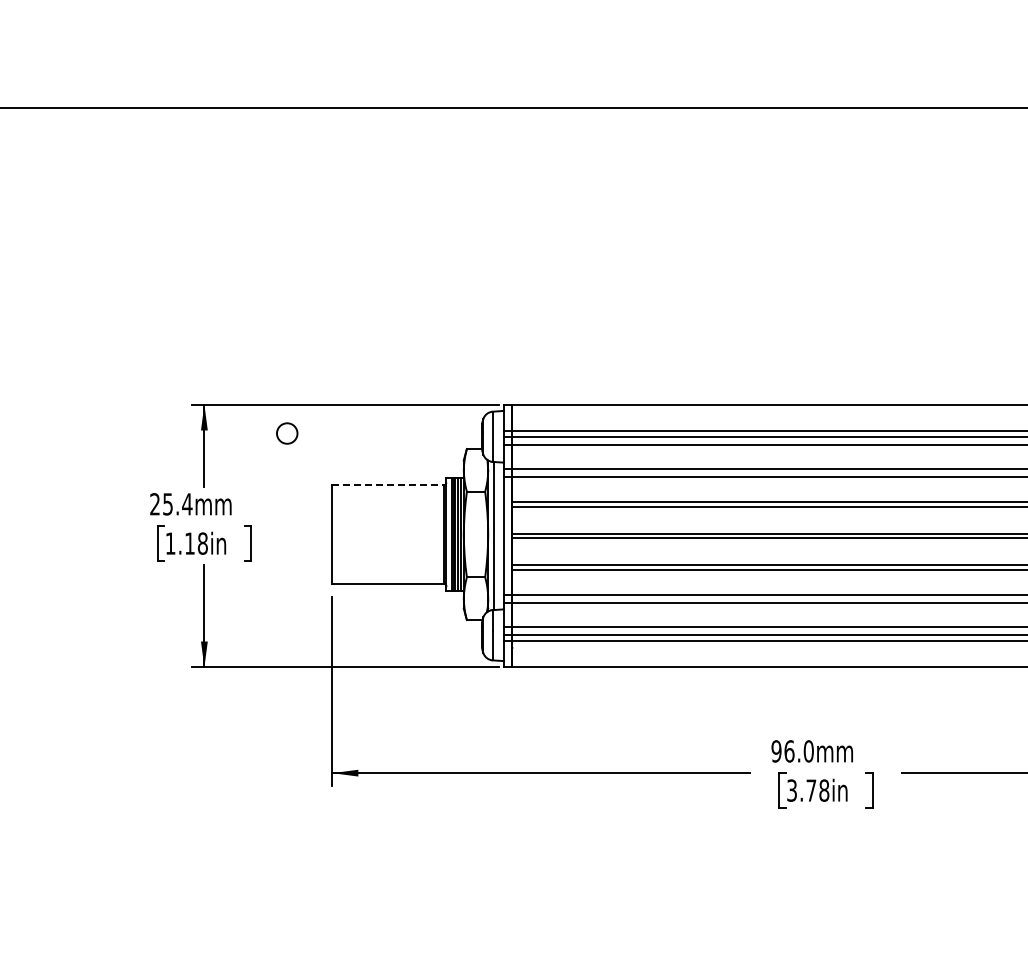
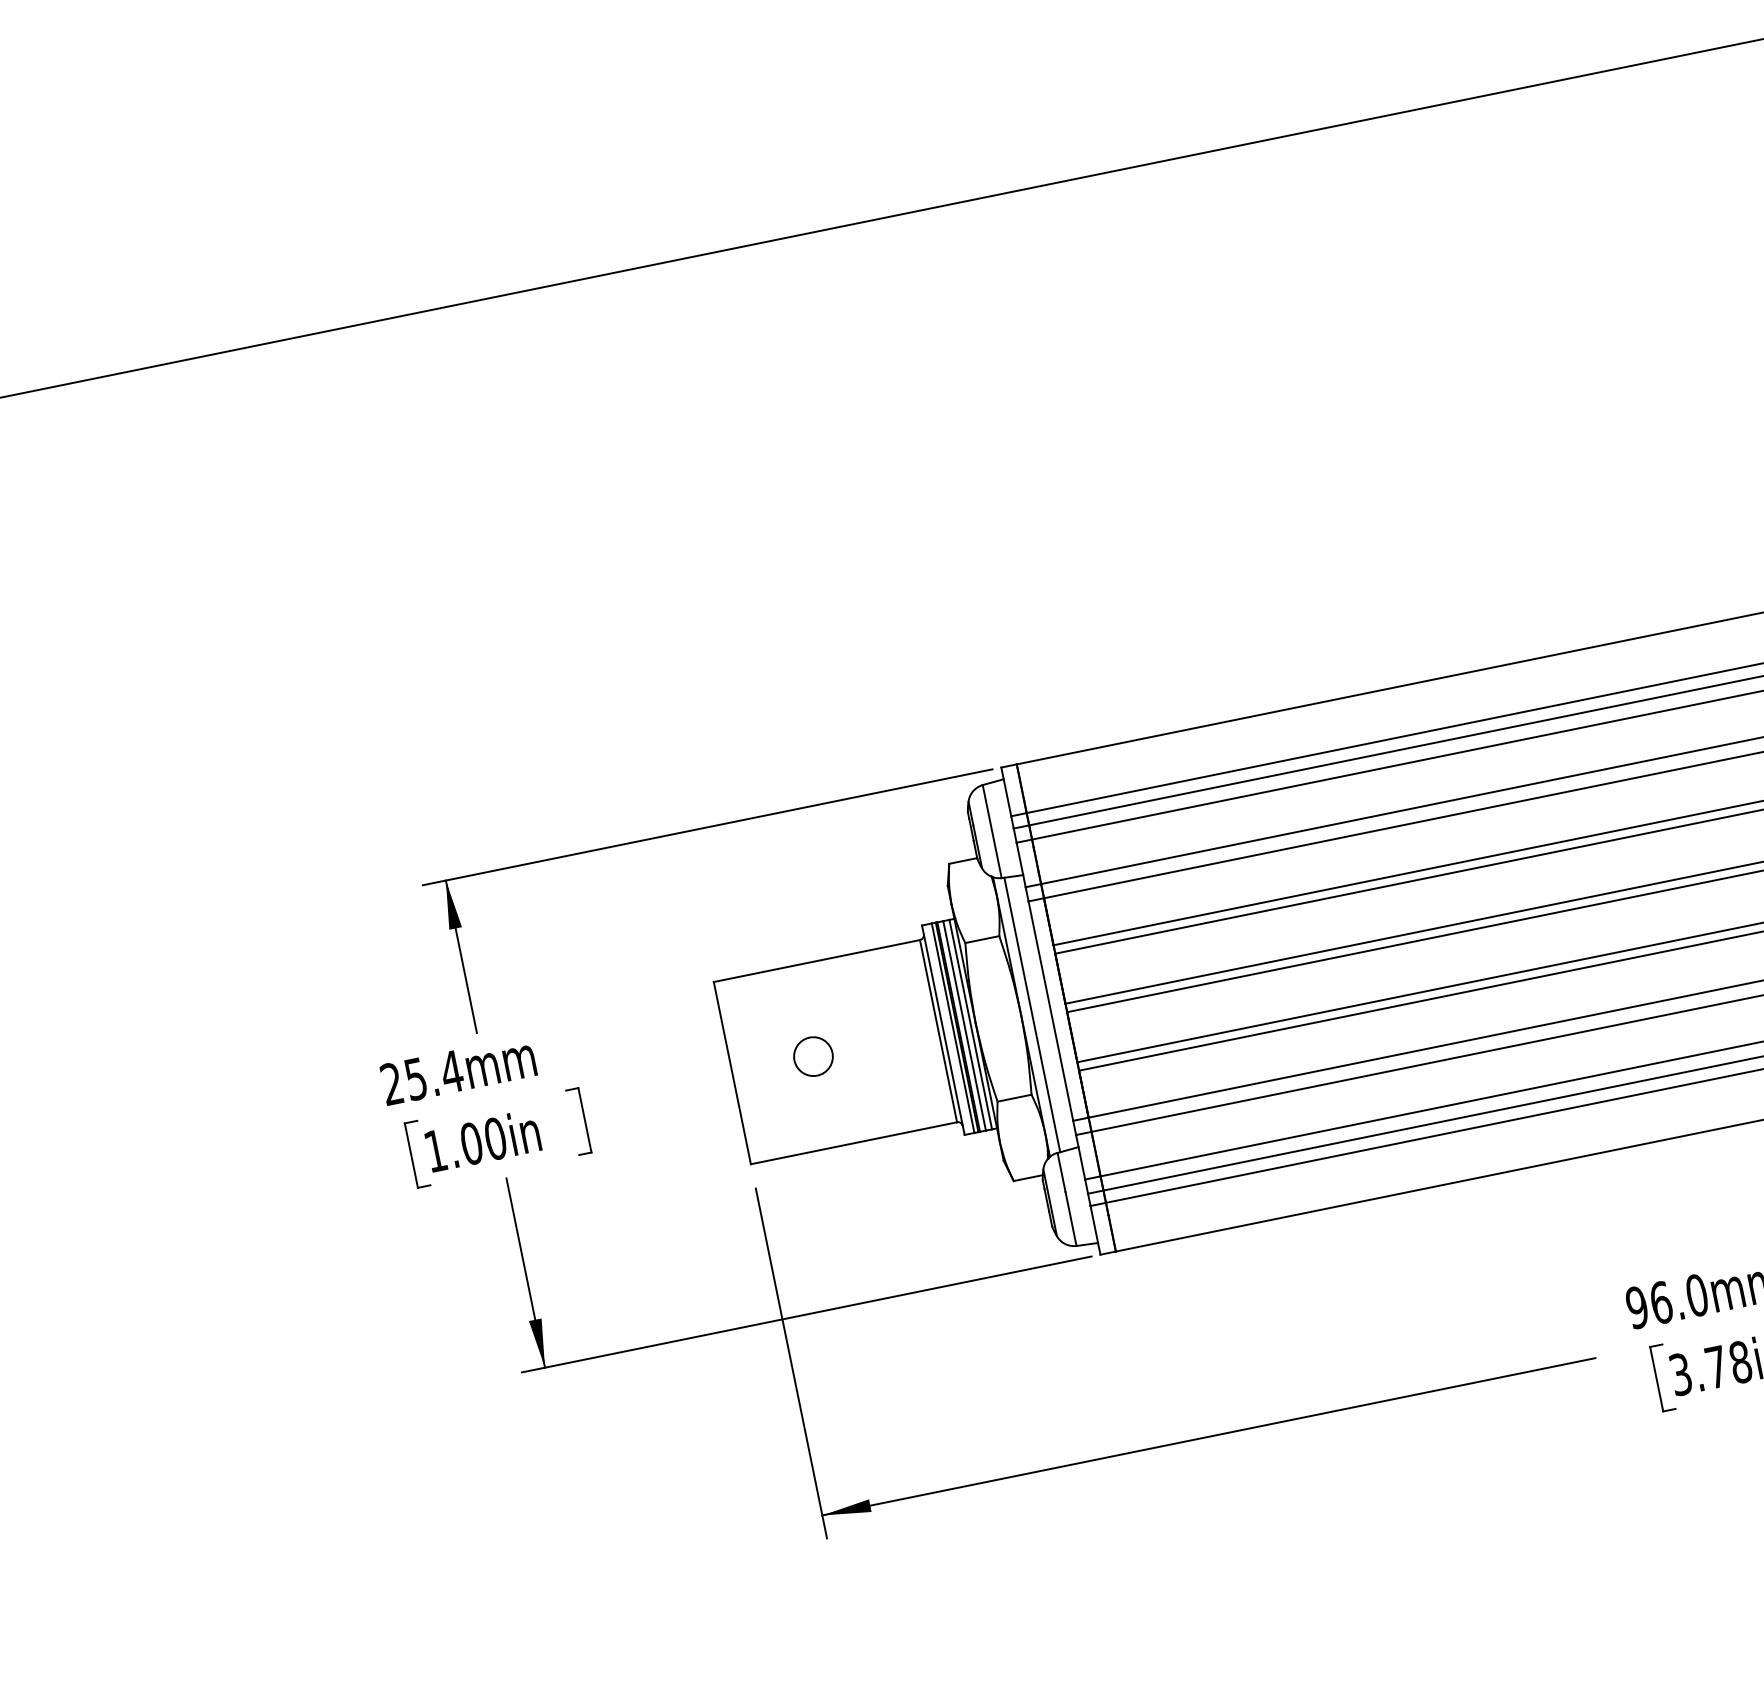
circle: (287, 433) -> (813, 1056), moved
line: (388, 485) -> (817, 961), dashed -> solid
text: (196, 543) -> (483, 1141), 1.18in -> 1.00in

